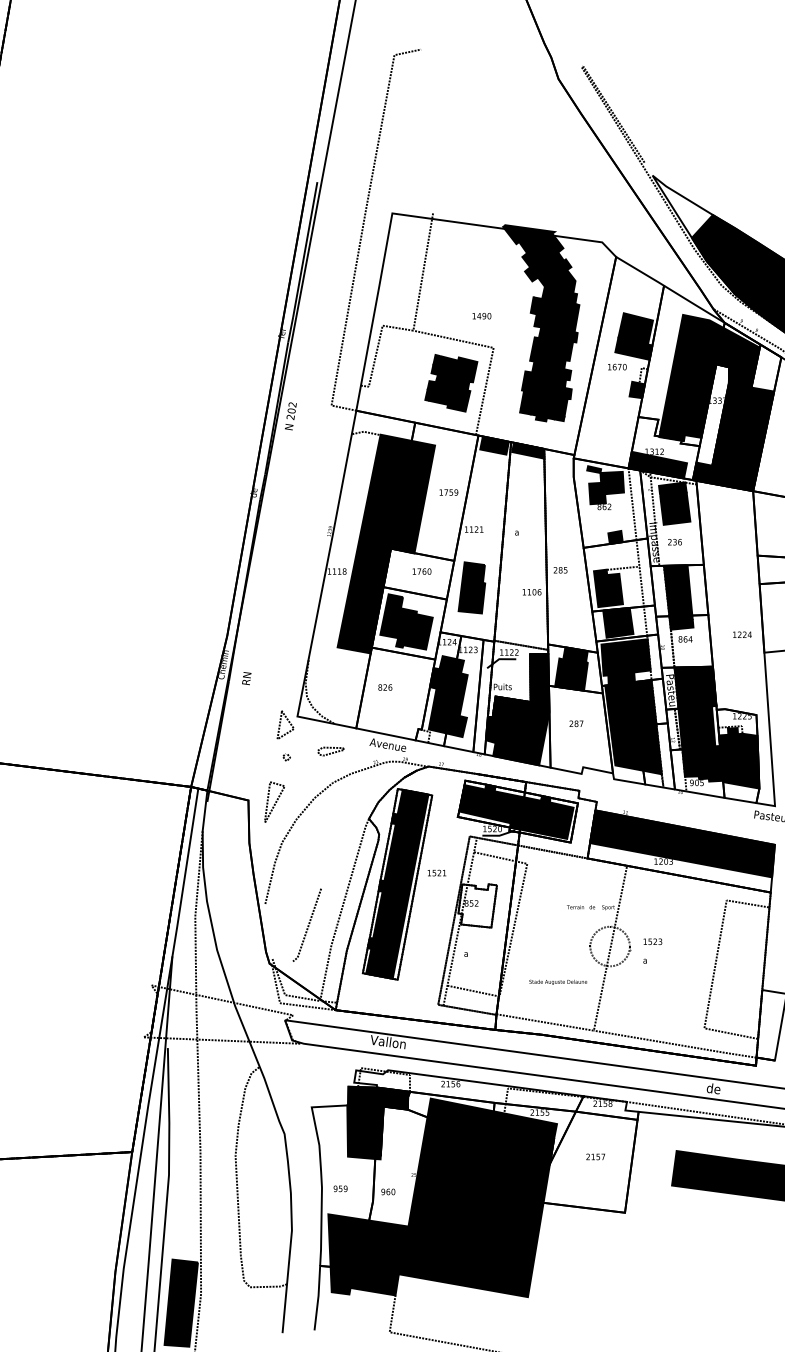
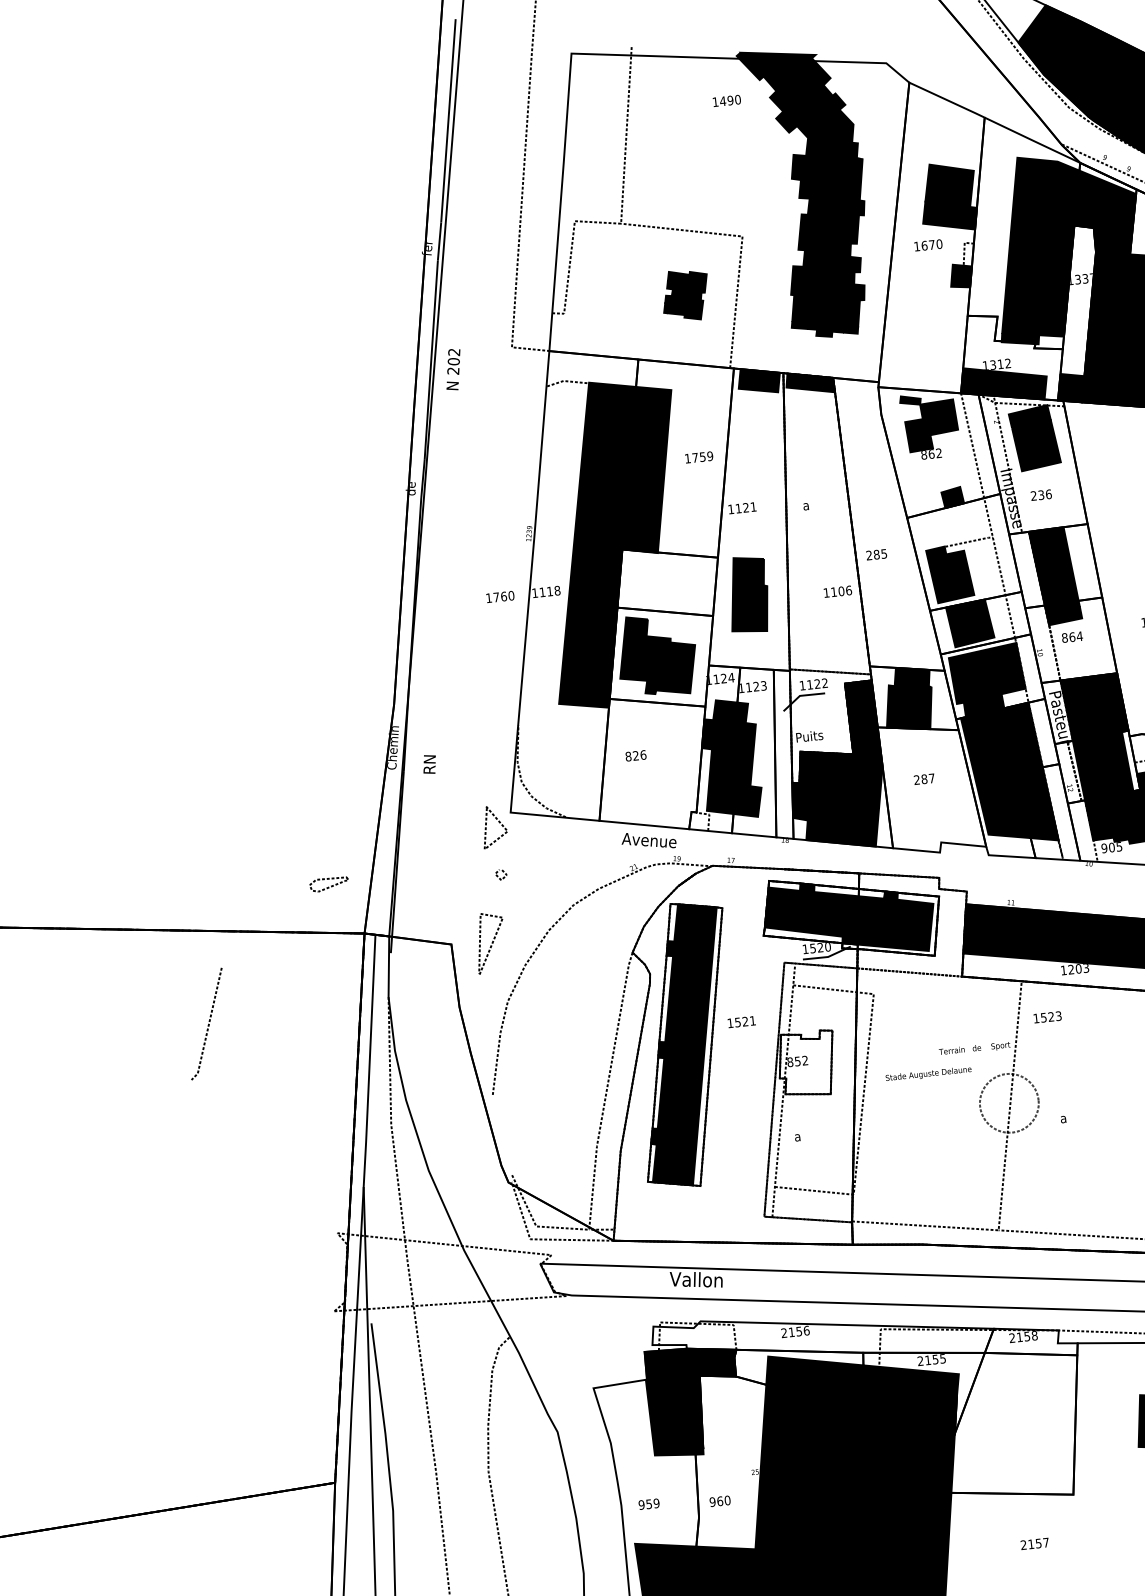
text: (481, 316) -> (726, 101), moved
part: (451, 383) -> (685, 295), size x0.6
text: (421, 571) -> (499, 596), moved
curve: (330, 752) -> (328, 885), moved
line: (307, 925) -> (207, 1024), moved
text: (652, 941) -> (1047, 1016), moved
text: (558, 981) -> (928, 1072), moved
text: (595, 1156) -> (1034, 1543), moved

